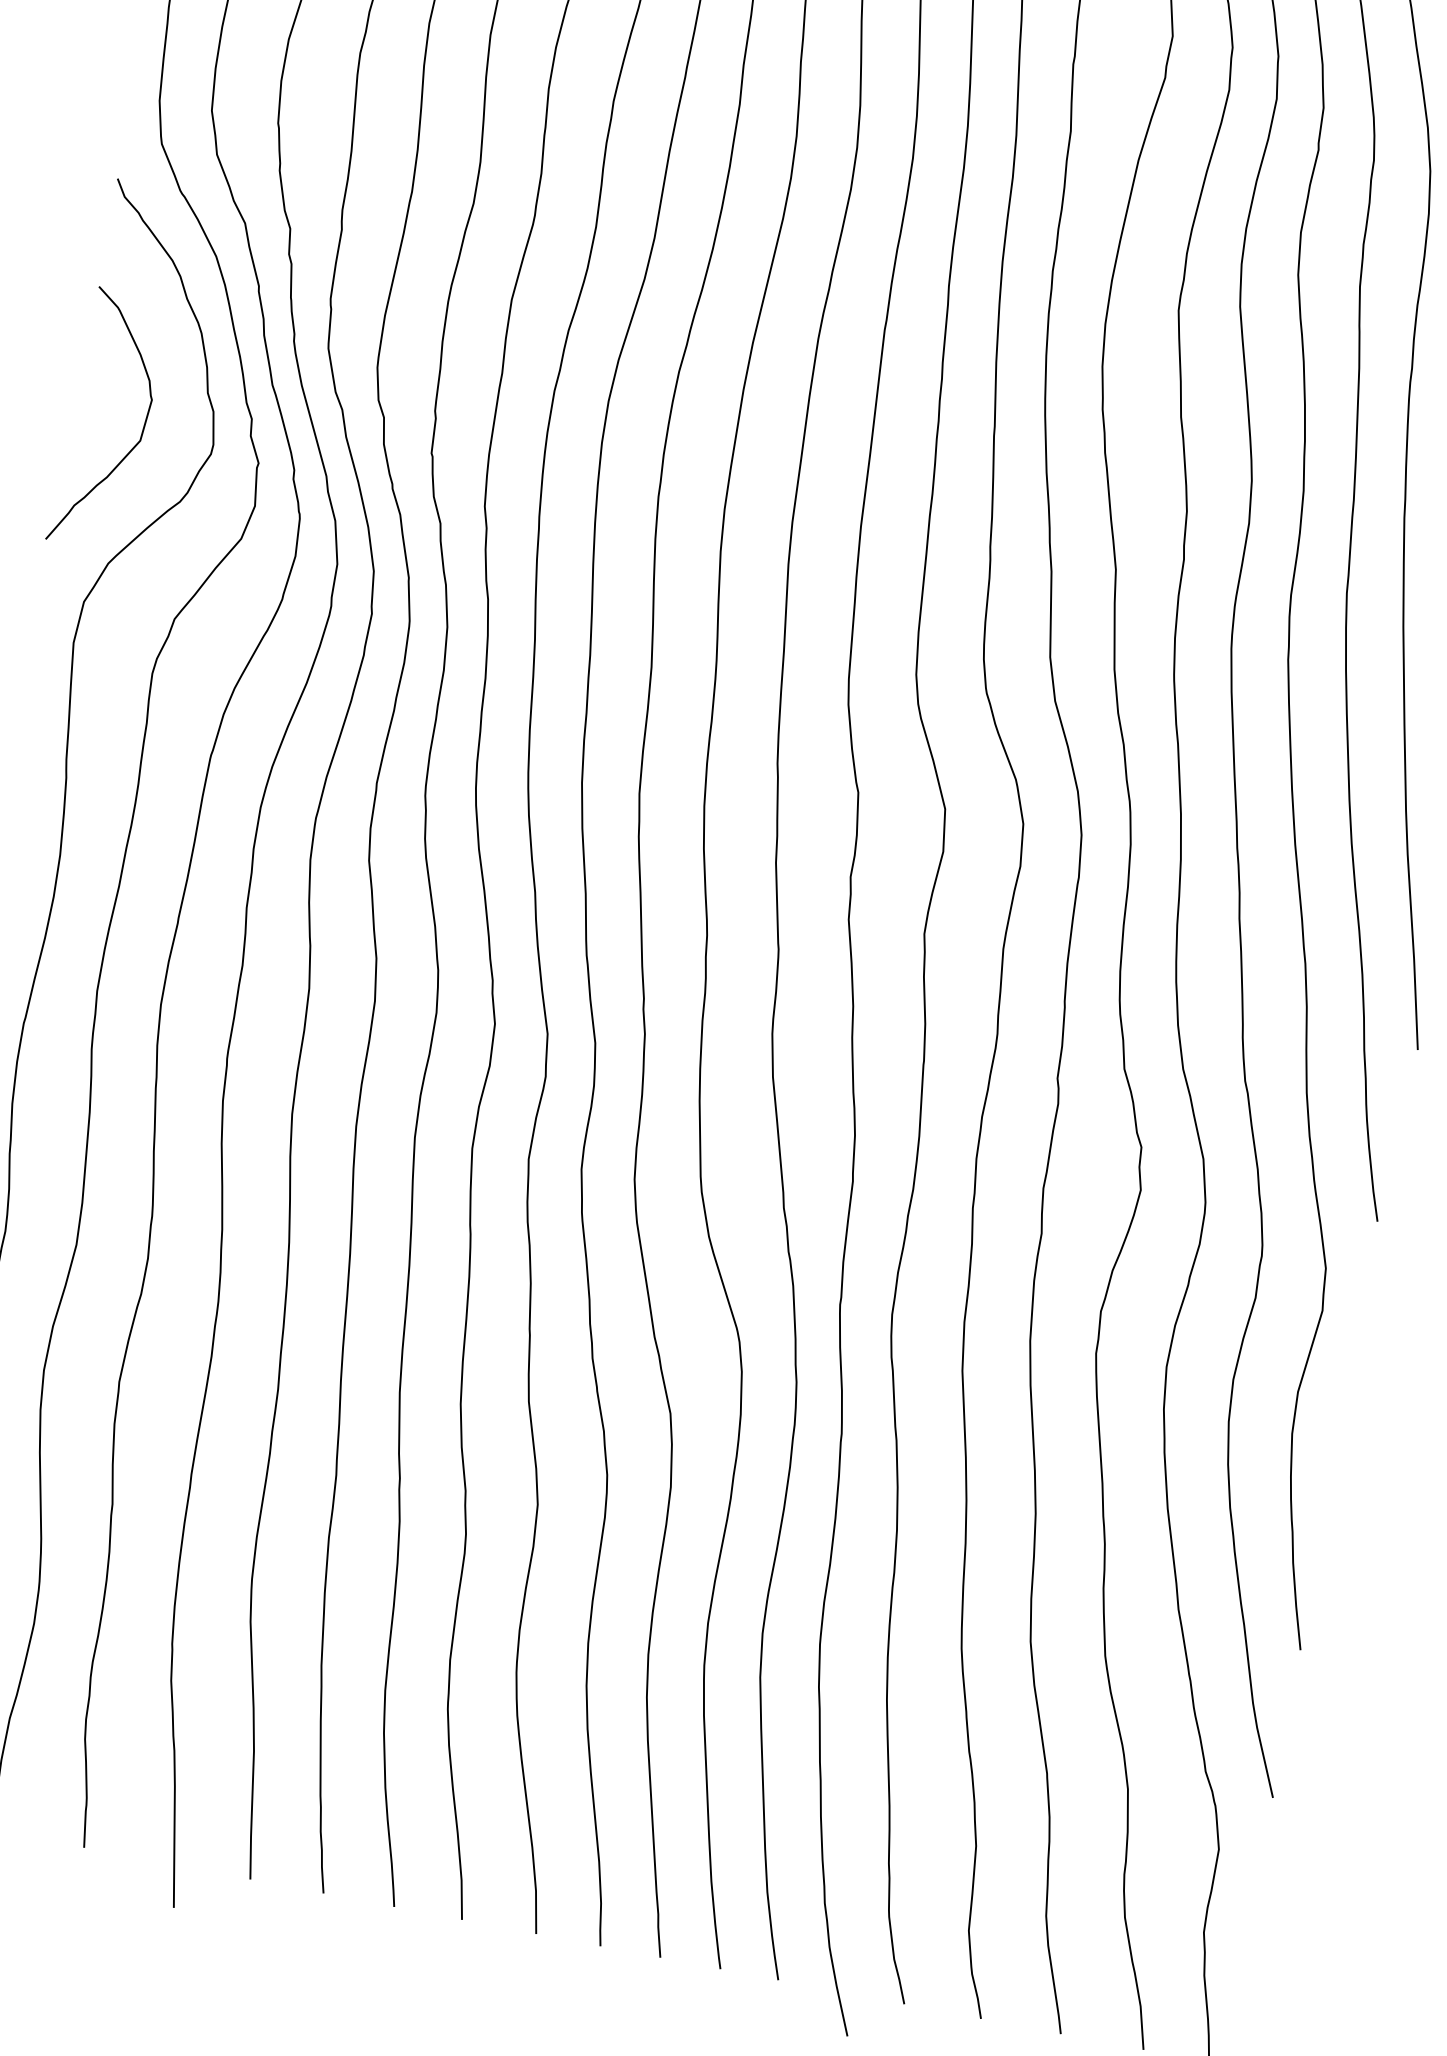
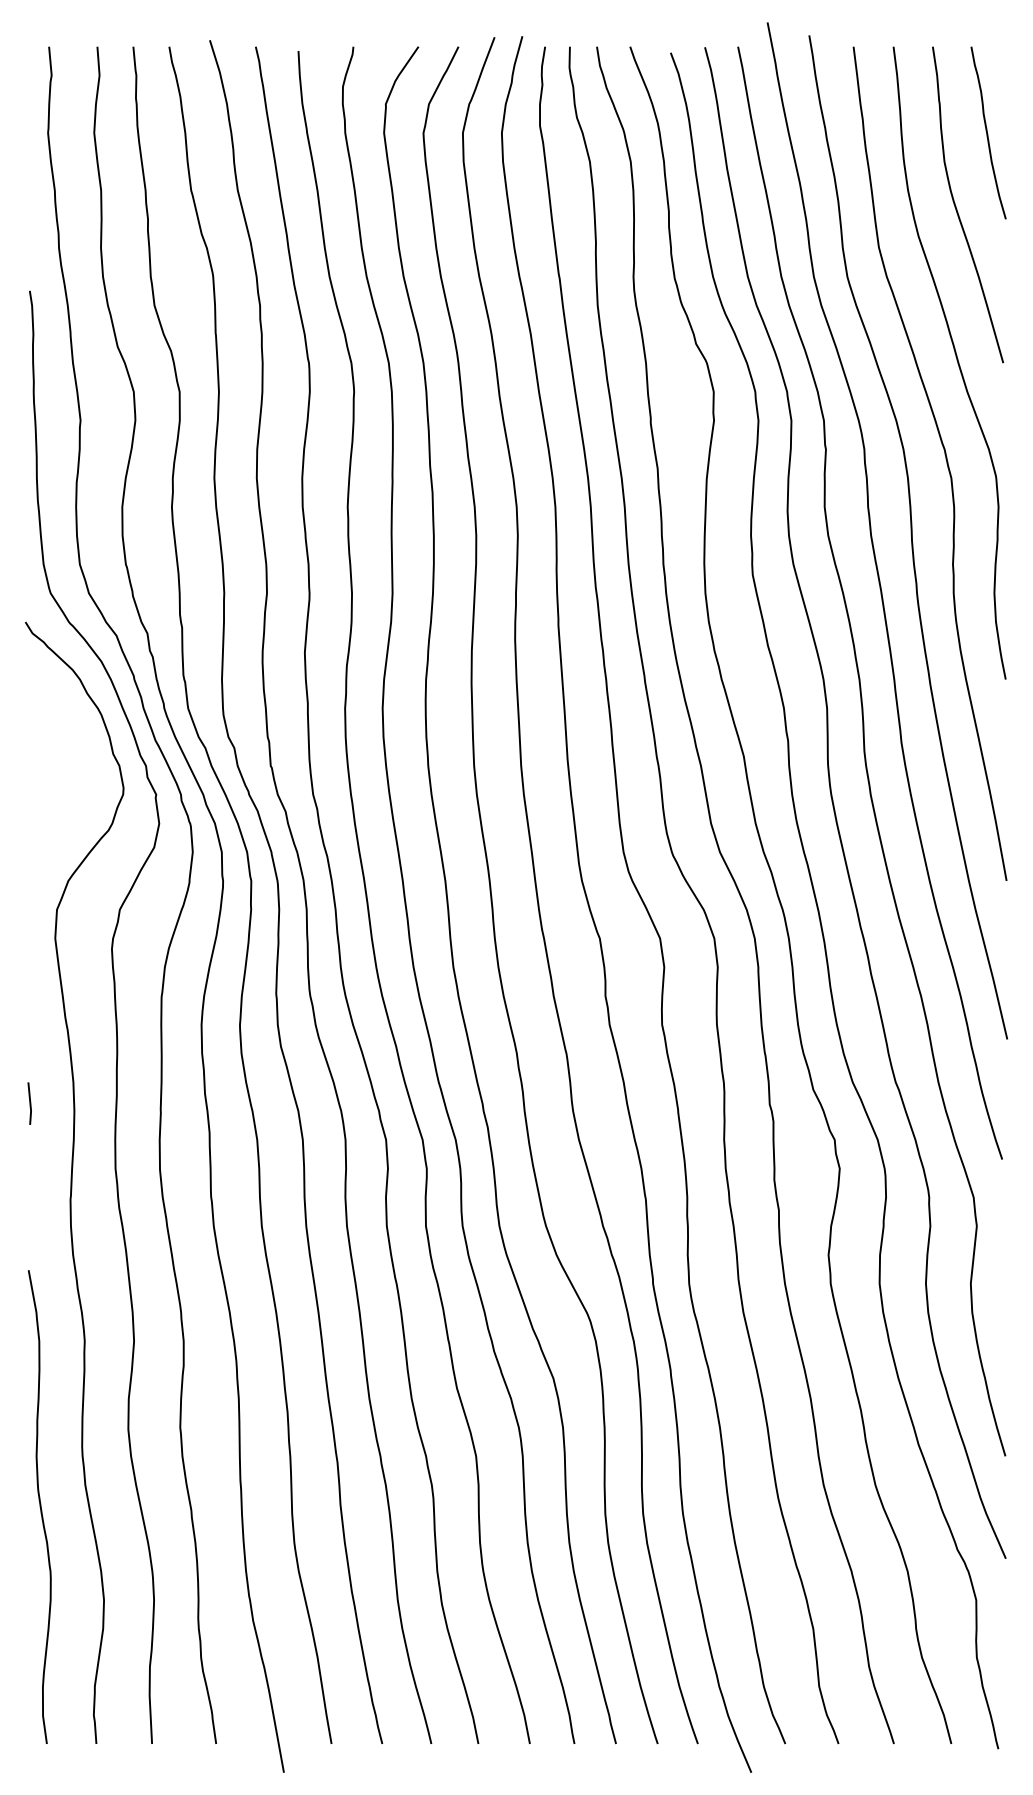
curve: (141, 430) -> (73, 787), removed

